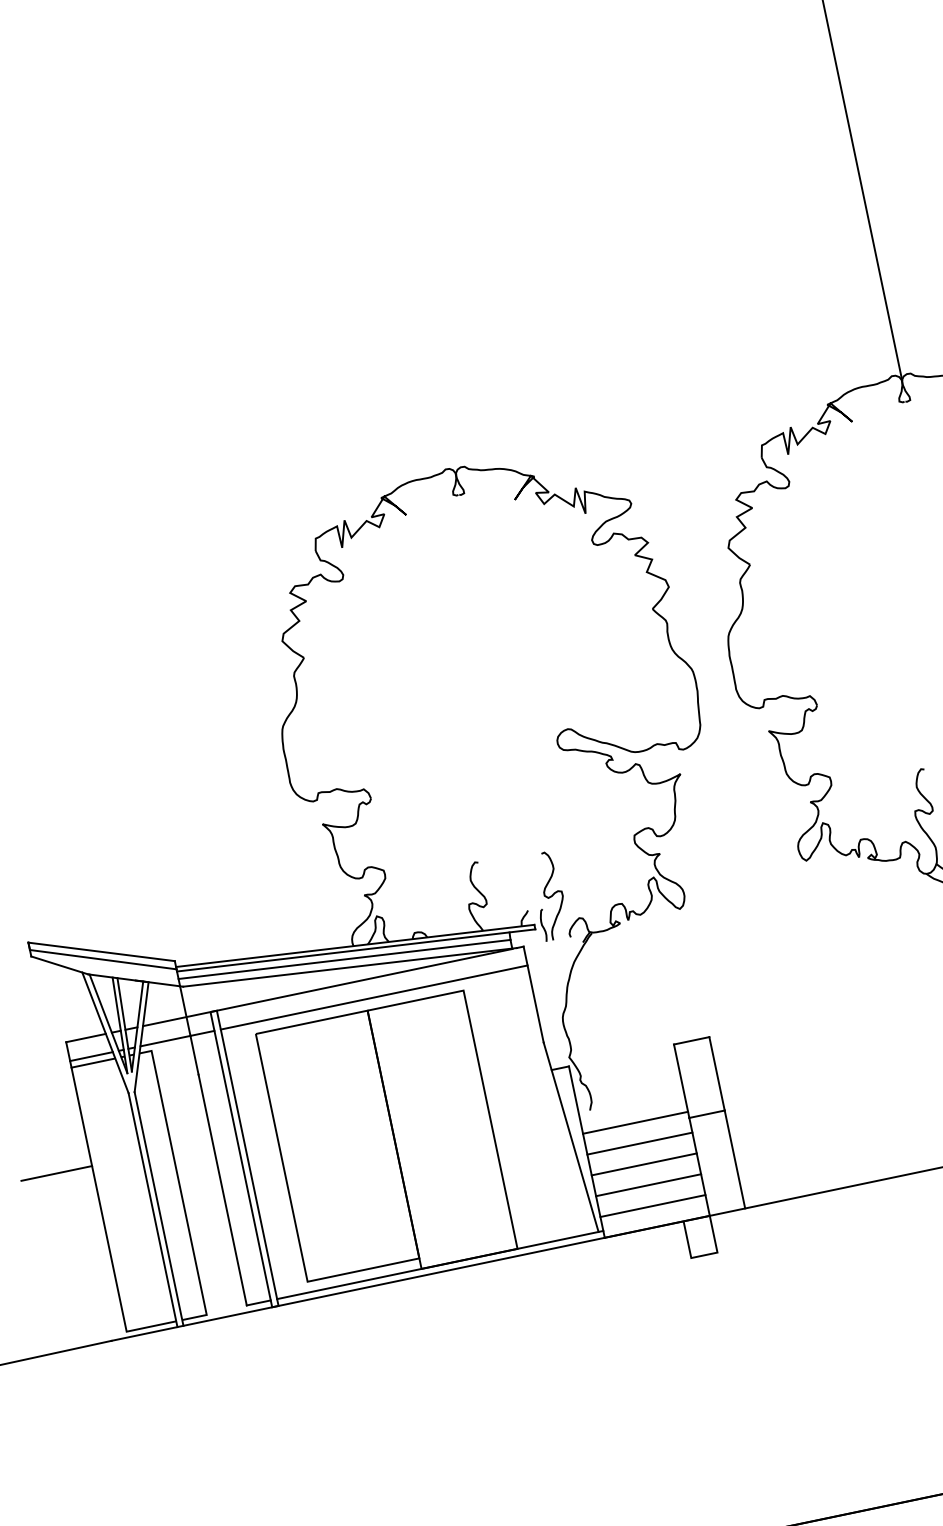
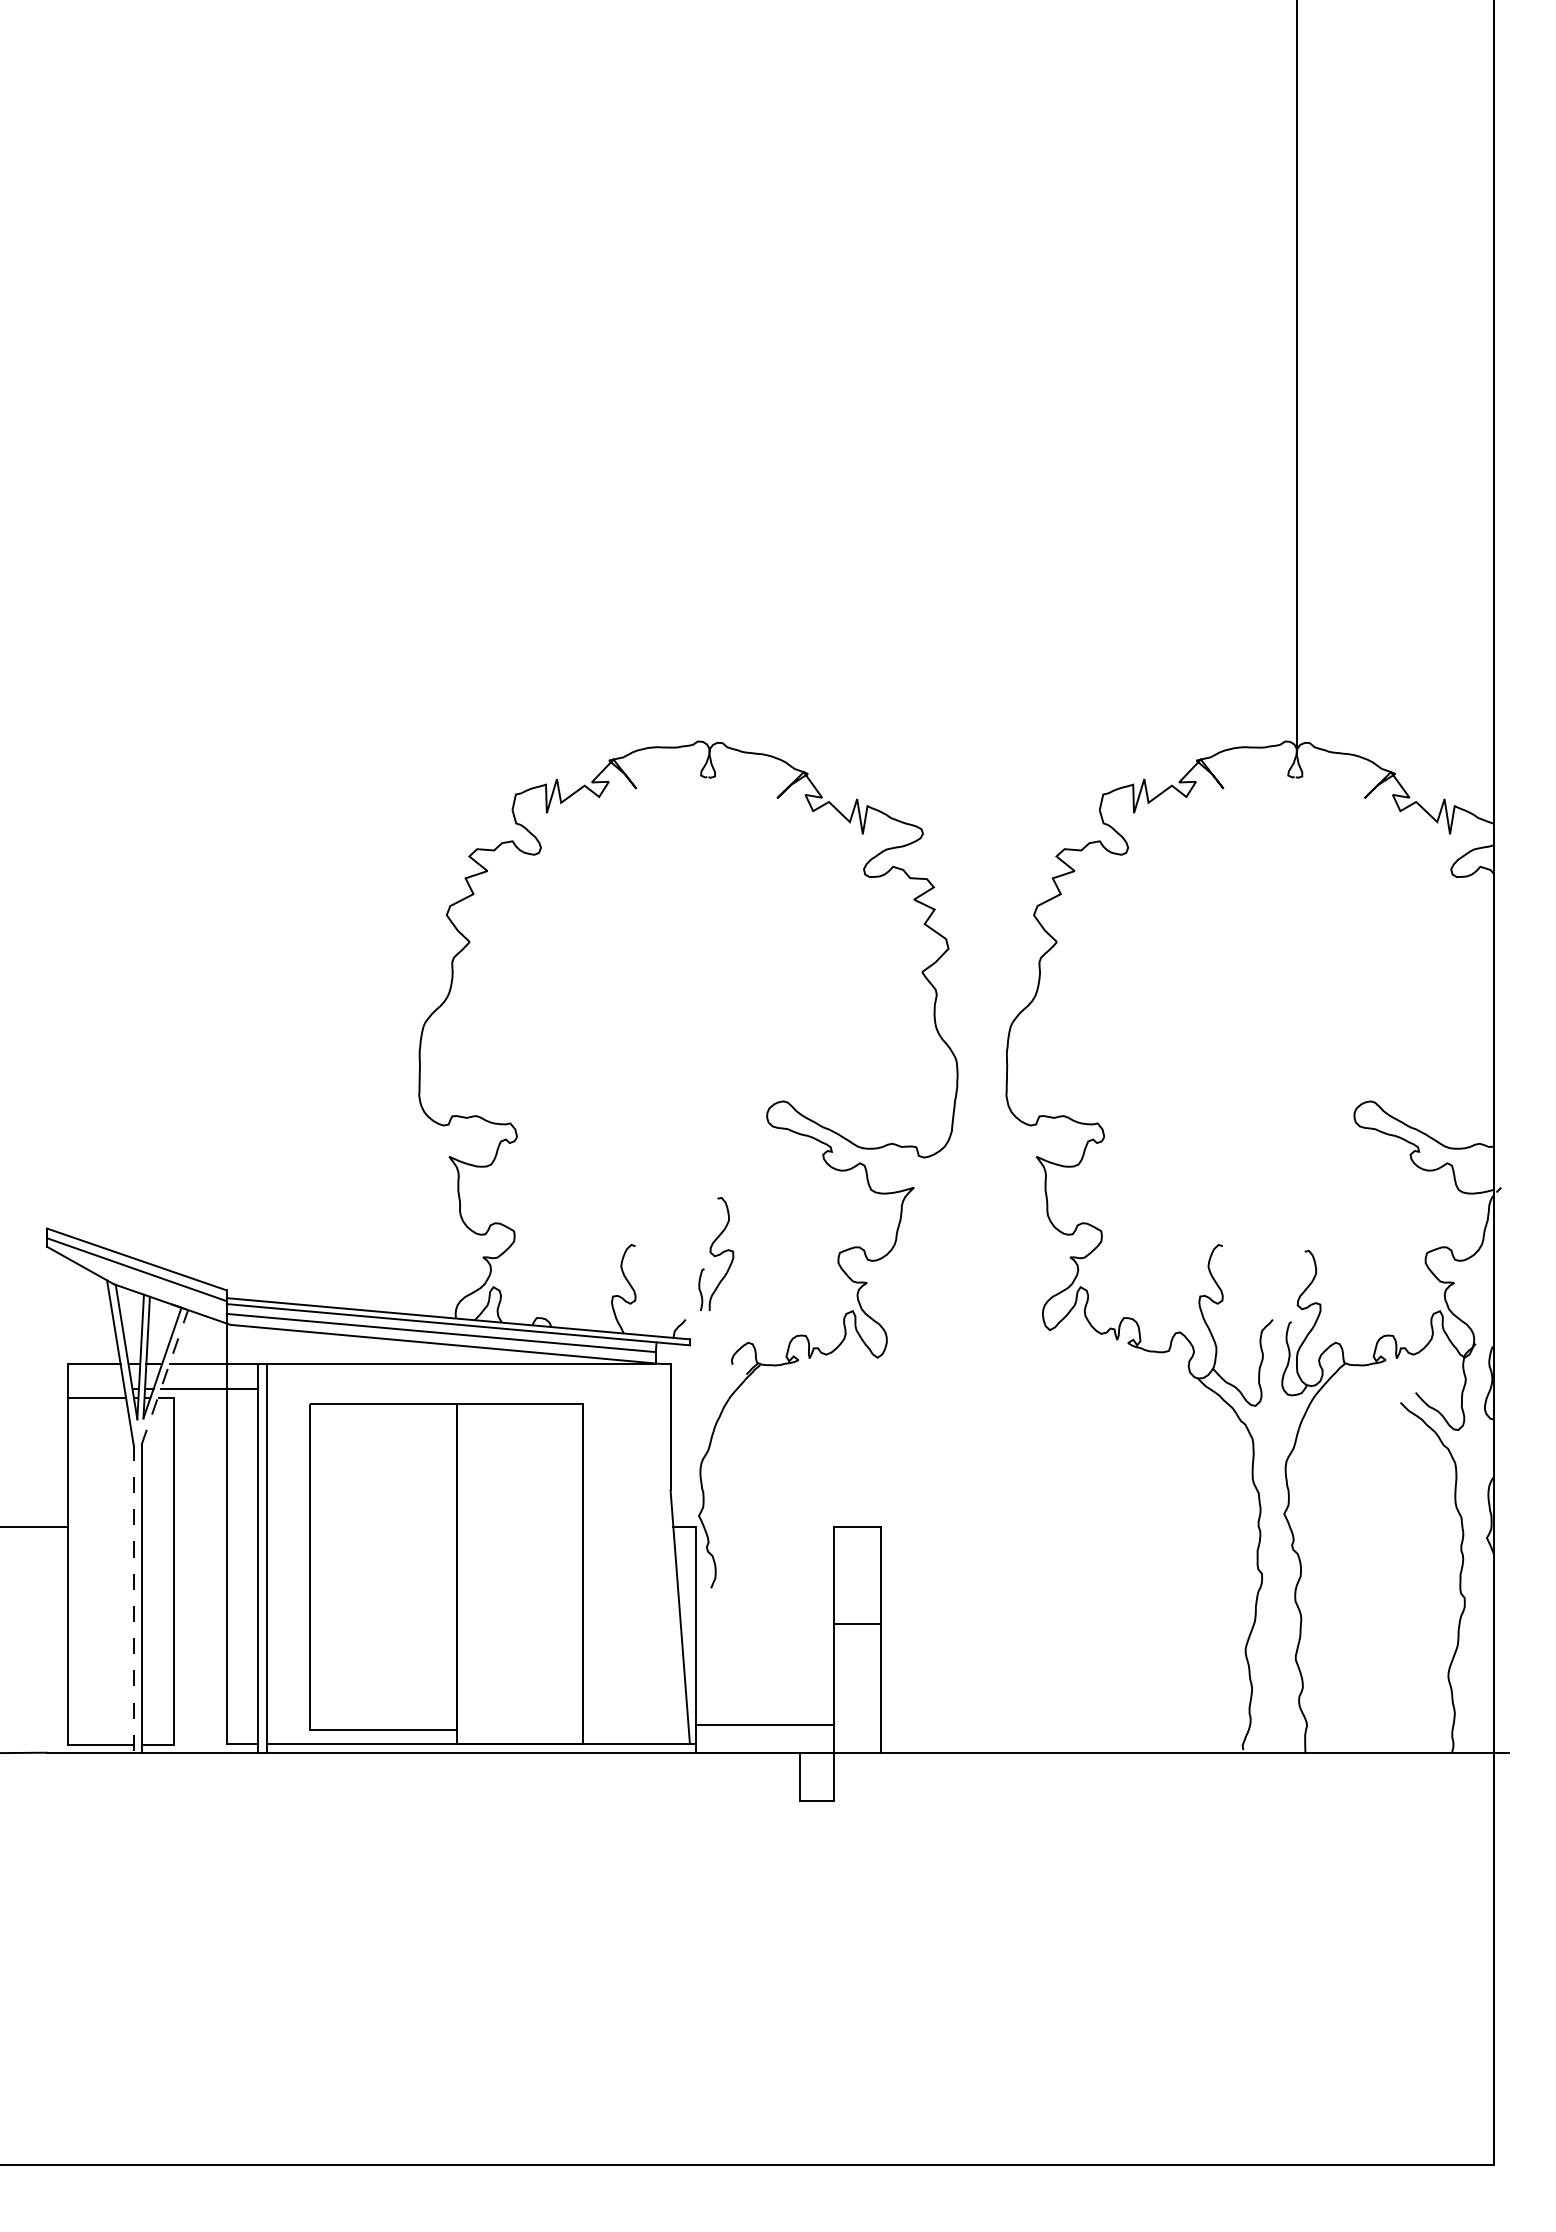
part: (549, 896) -> (716, 1254), moved
line: (374, 997) -> (468, 1388), removed
line: (142, 1037) -> (165, 1377), solid -> dashed
line: (91, 1056) -> (96, 1388), removed
line: (635, 1122) -> (765, 1615), removed
line: (640, 1143) -> (765, 1643), removed
line: (644, 1164) -> (765, 1670), removed
line: (648, 1184) -> (765, 1697), removed
line: (152, 1209) -> (133, 1598), solid -> dashed

